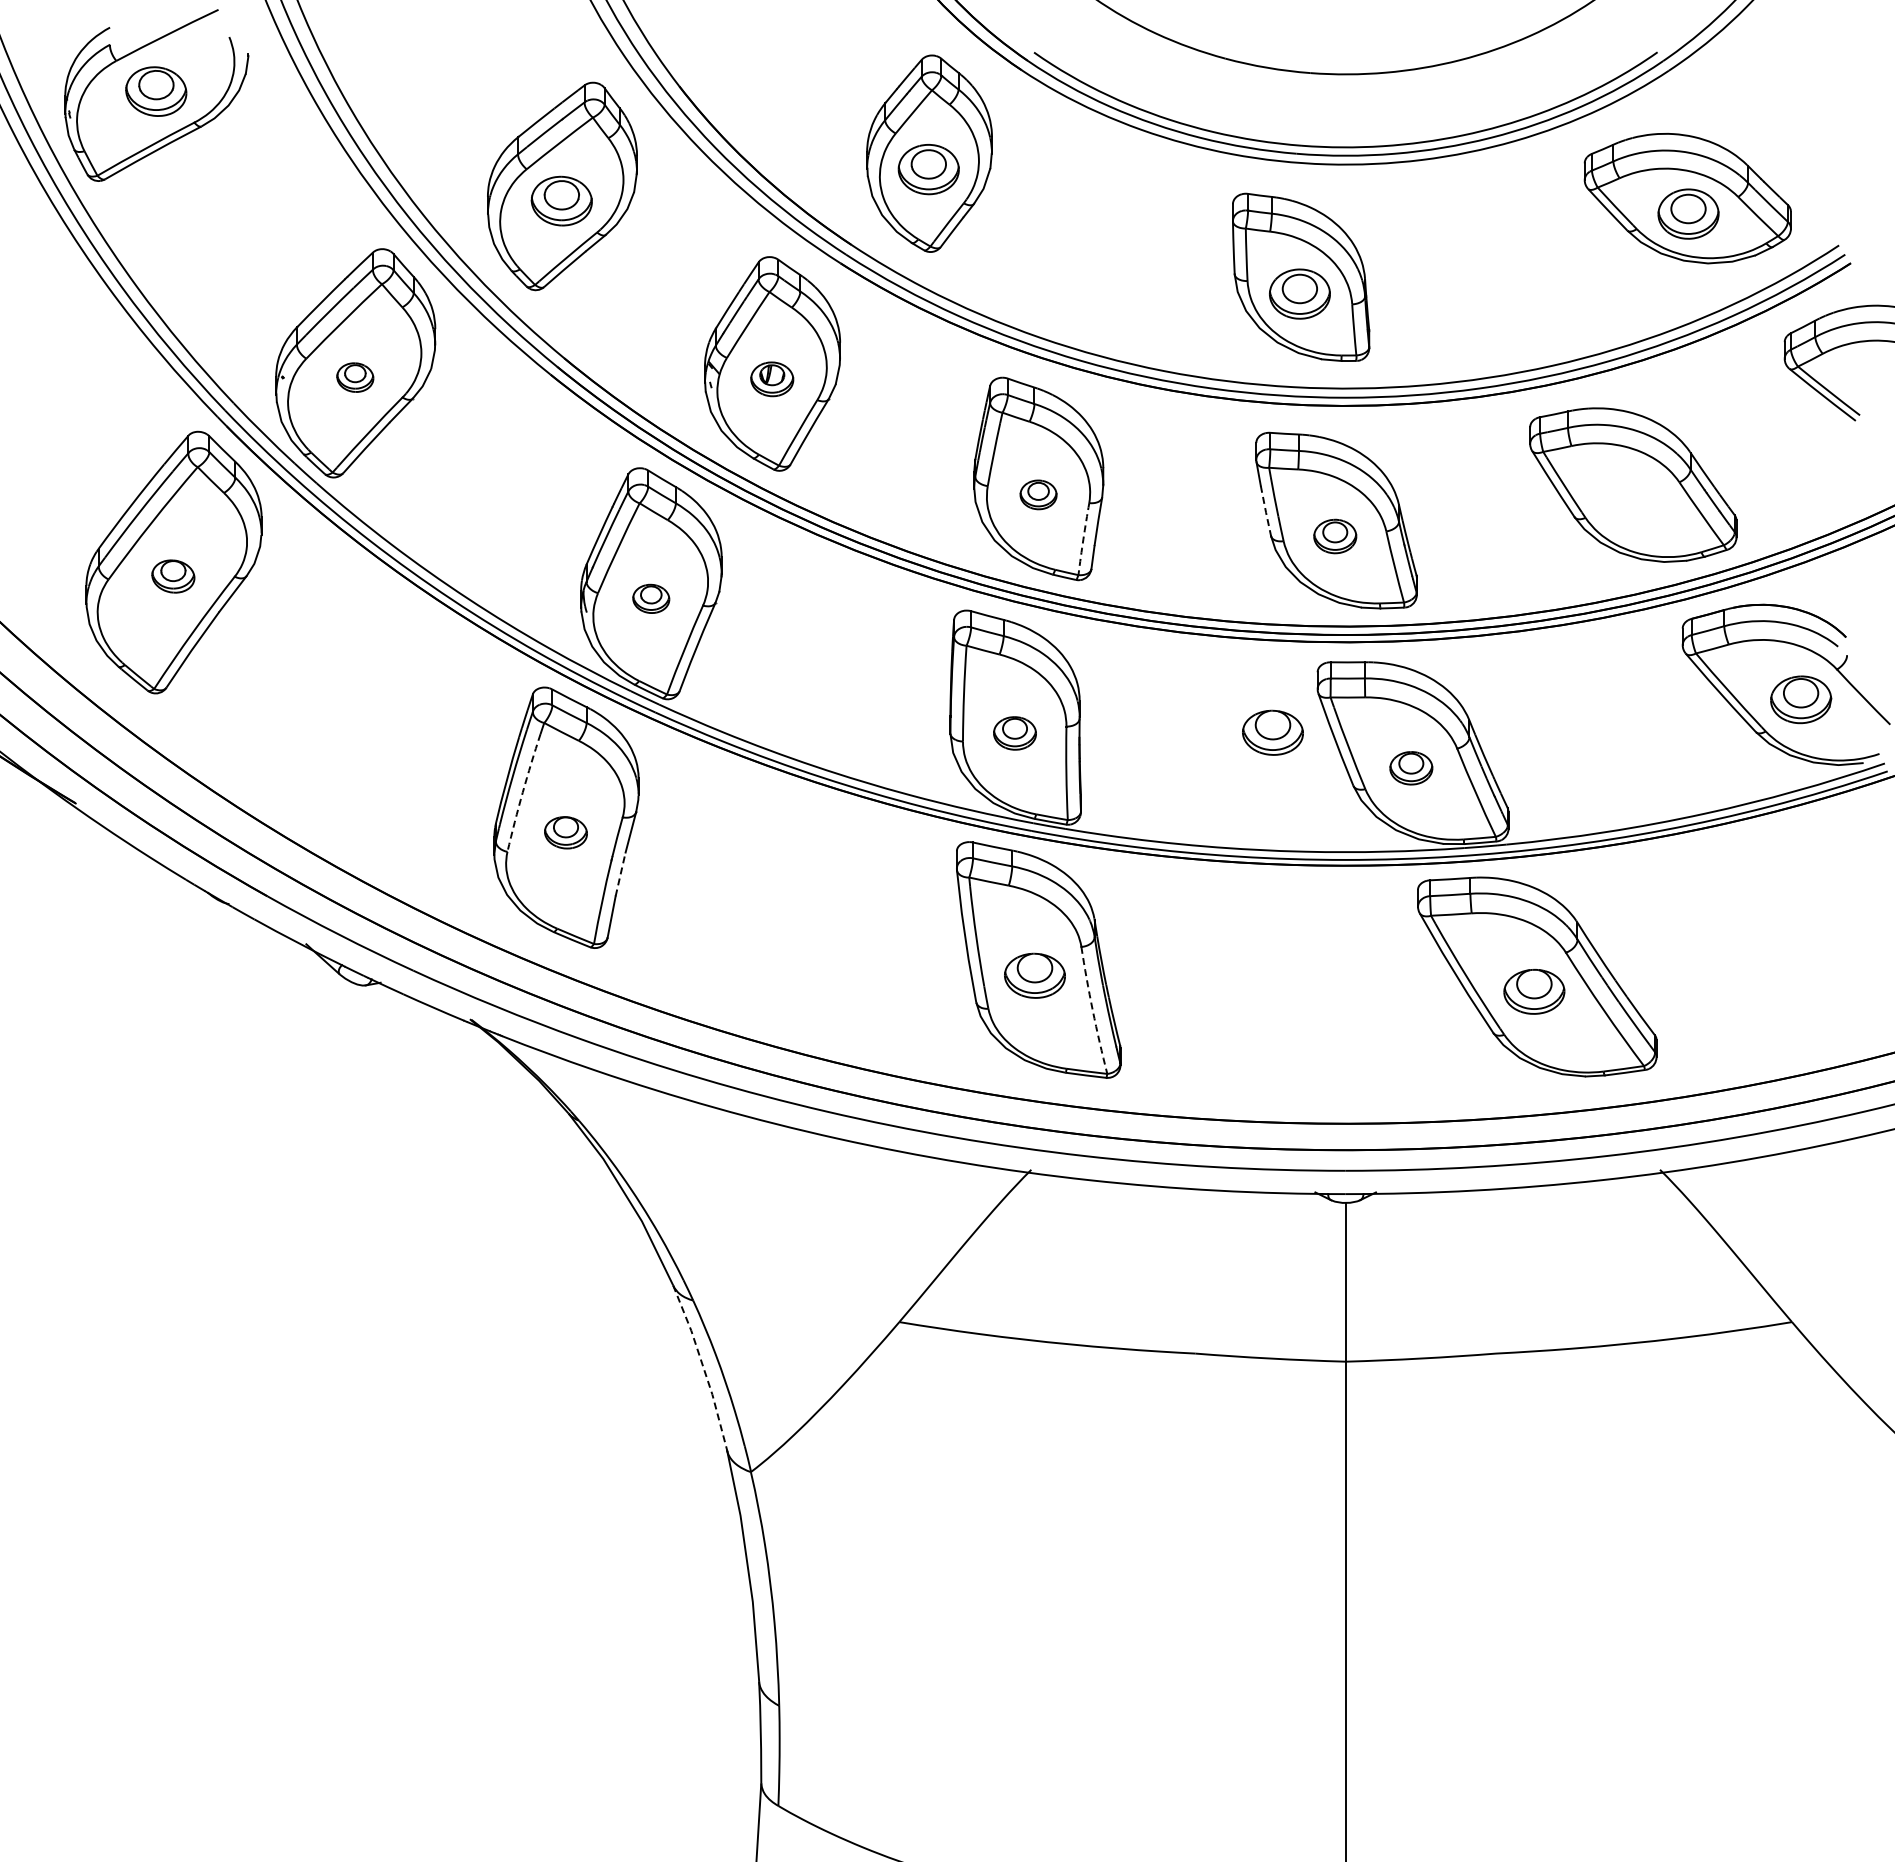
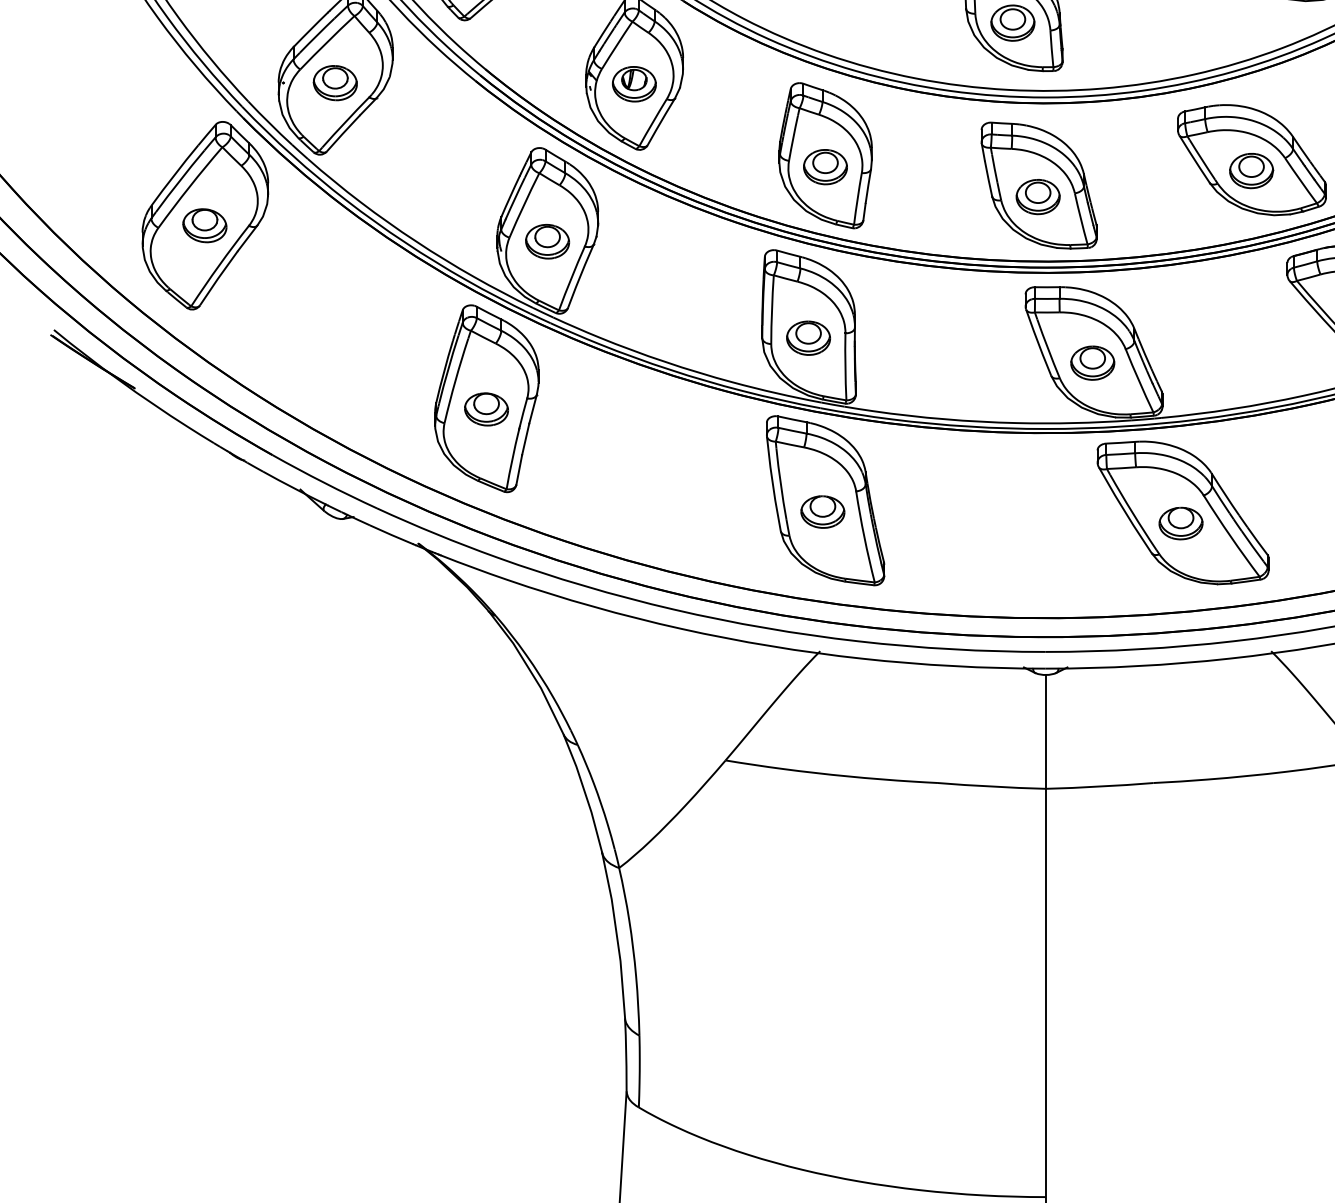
part: (355, 377) -> (335, 82), size x1.67
part: (772, 379) -> (634, 84), size x1.43
part: (1038, 494) -> (825, 166), size x1.67
part: (1632, 500) -> (1251, 171), added
line: (1265, 511) -> (988, 179), dashed -> solid
part: (1335, 536) -> (1038, 197), size x1.43
arc: (1083, 539) -> (857, 199), dashed -> solid
part: (173, 576) -> (205, 225), size x1.43
part: (651, 598) -> (547, 241), size x1.67
part: (1272, 732) -> (993, 337), removed
part: (1014, 733) -> (808, 338), size x1.43
part: (1411, 768) -> (1092, 363), size x1.43
arc: (522, 792) -> (455, 380), dashed -> solid
part: (565, 832) -> (486, 409), size x1.43
line: (620, 873) -> (525, 438), dashed -> solid
arc: (1092, 1010) -> (864, 536), dashed -> solid
line: (703, 1367) -> (585, 792), dashed -> solid

